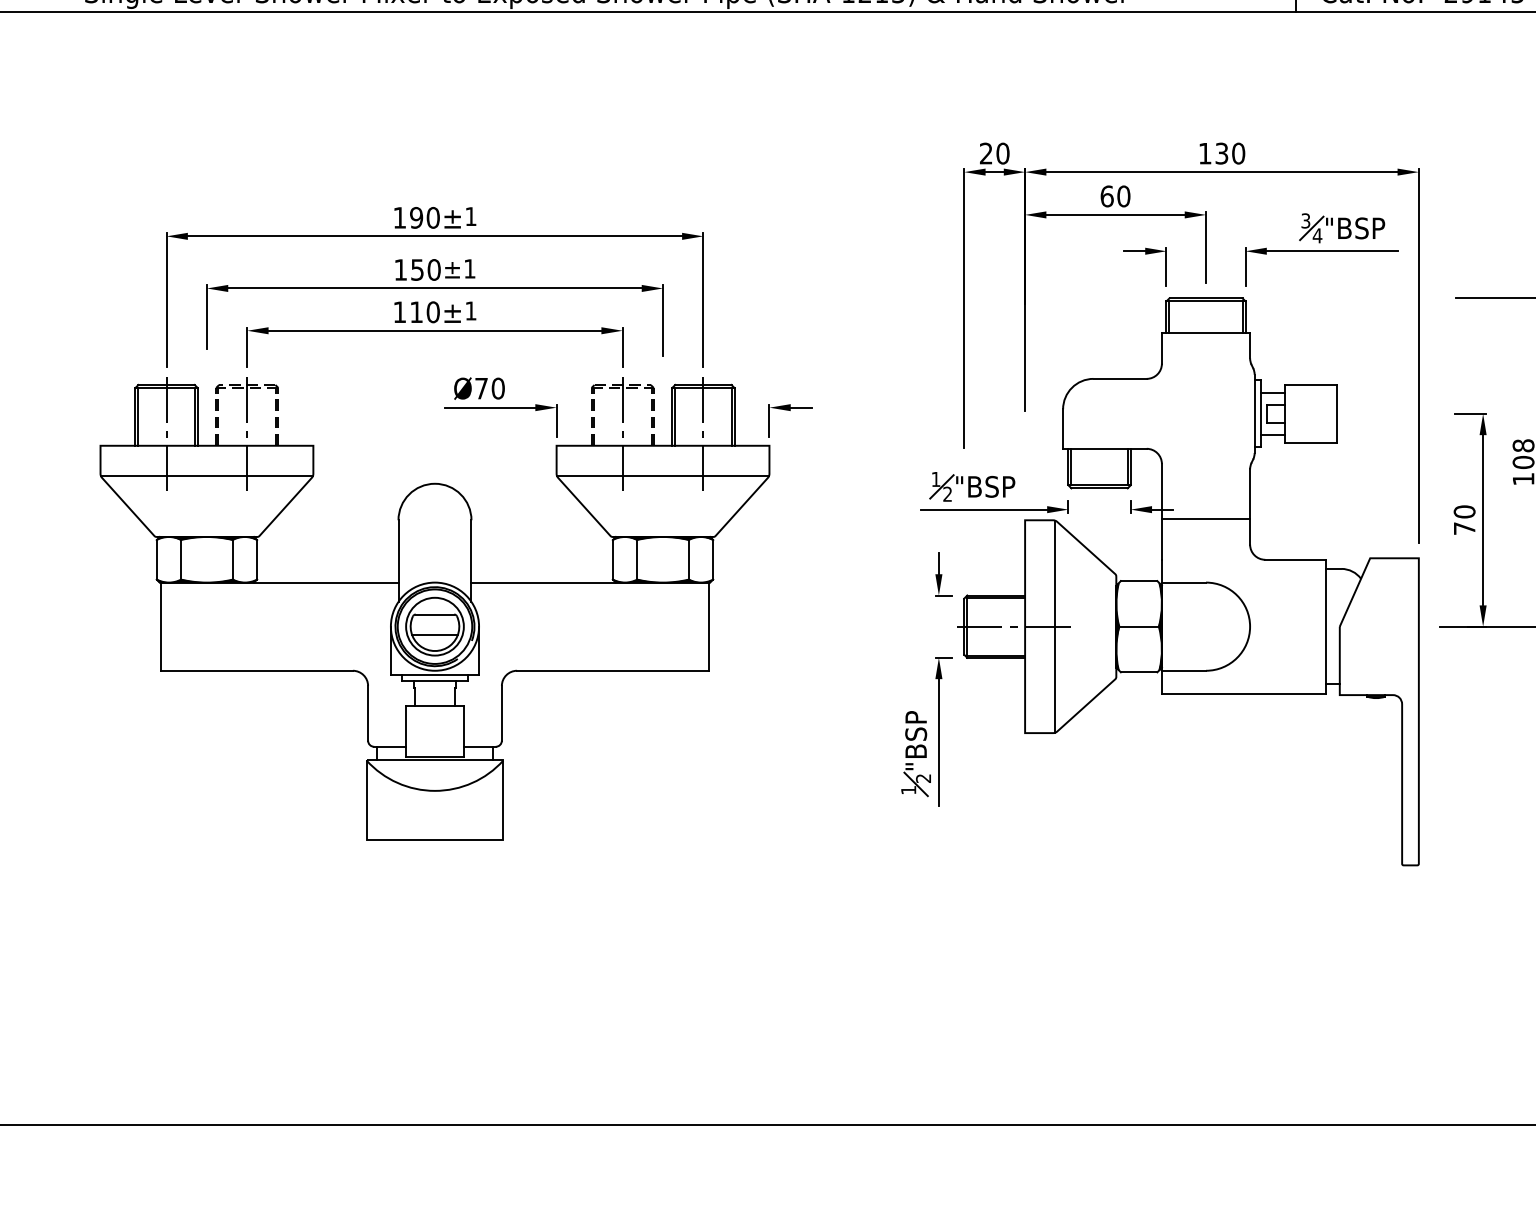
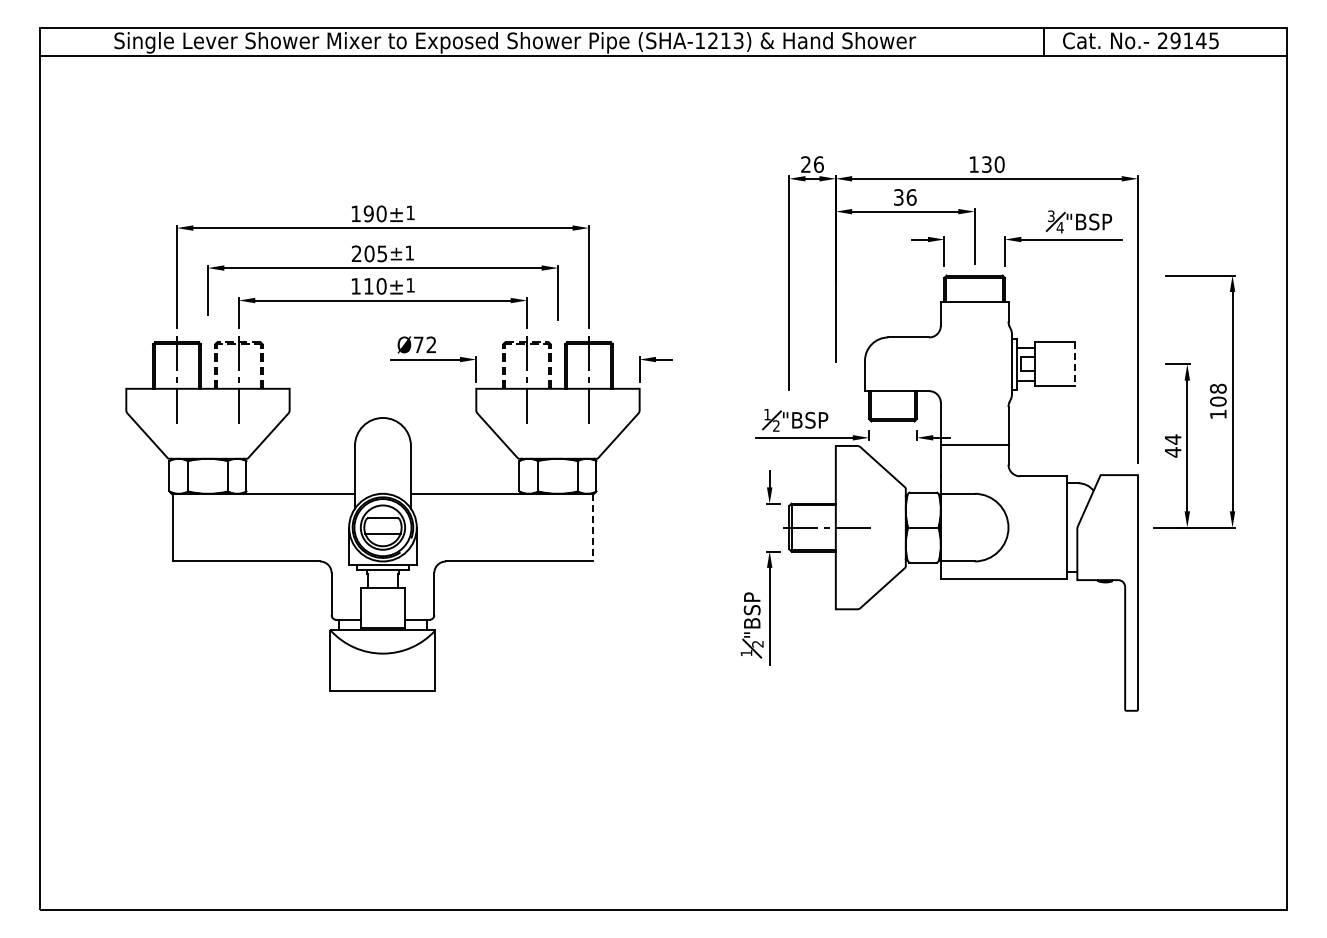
text: (1002, 153) -> (818, 164), 20 -> 26
text: (1114, 196) -> (904, 197), 60 -> 36
text: (417, 269) -> (369, 253), 150 -> 205
text: (498, 388) -> (431, 344), Ø70 -> Ø72
line: (1336, 414) -> (1074, 364), solid -> dashed
line: (206, 476) -> (207, 412), removed
line: (662, 476) -> (557, 412), removed
text: (1463, 519) -> (1172, 445), 70 -> 44
line: (708, 626) -> (592, 527), solid -> dashed
line: (1055, 626) -> (859, 527), removed

